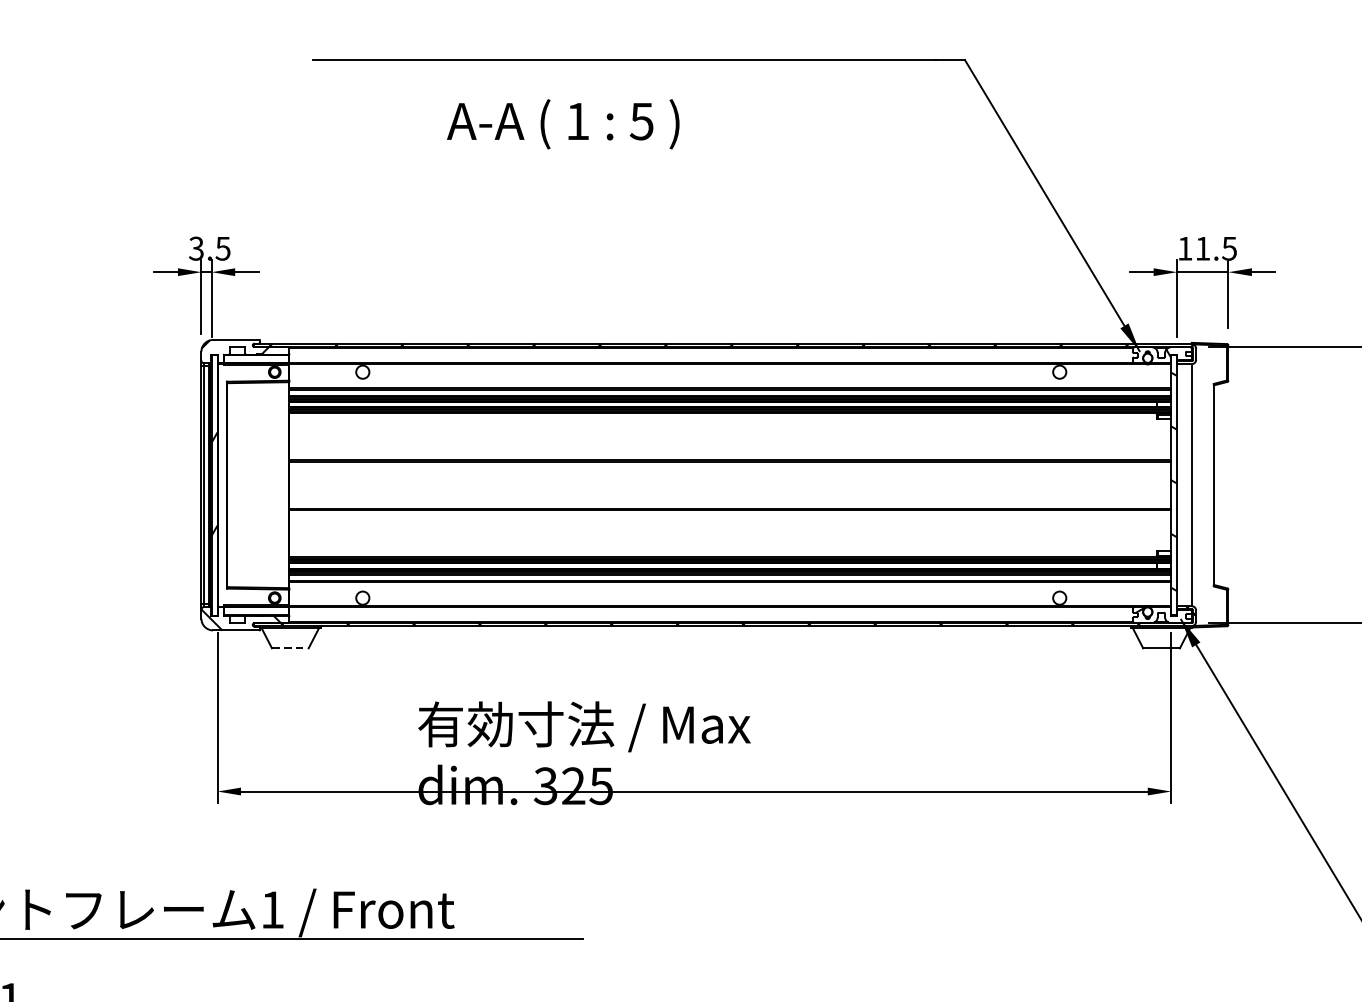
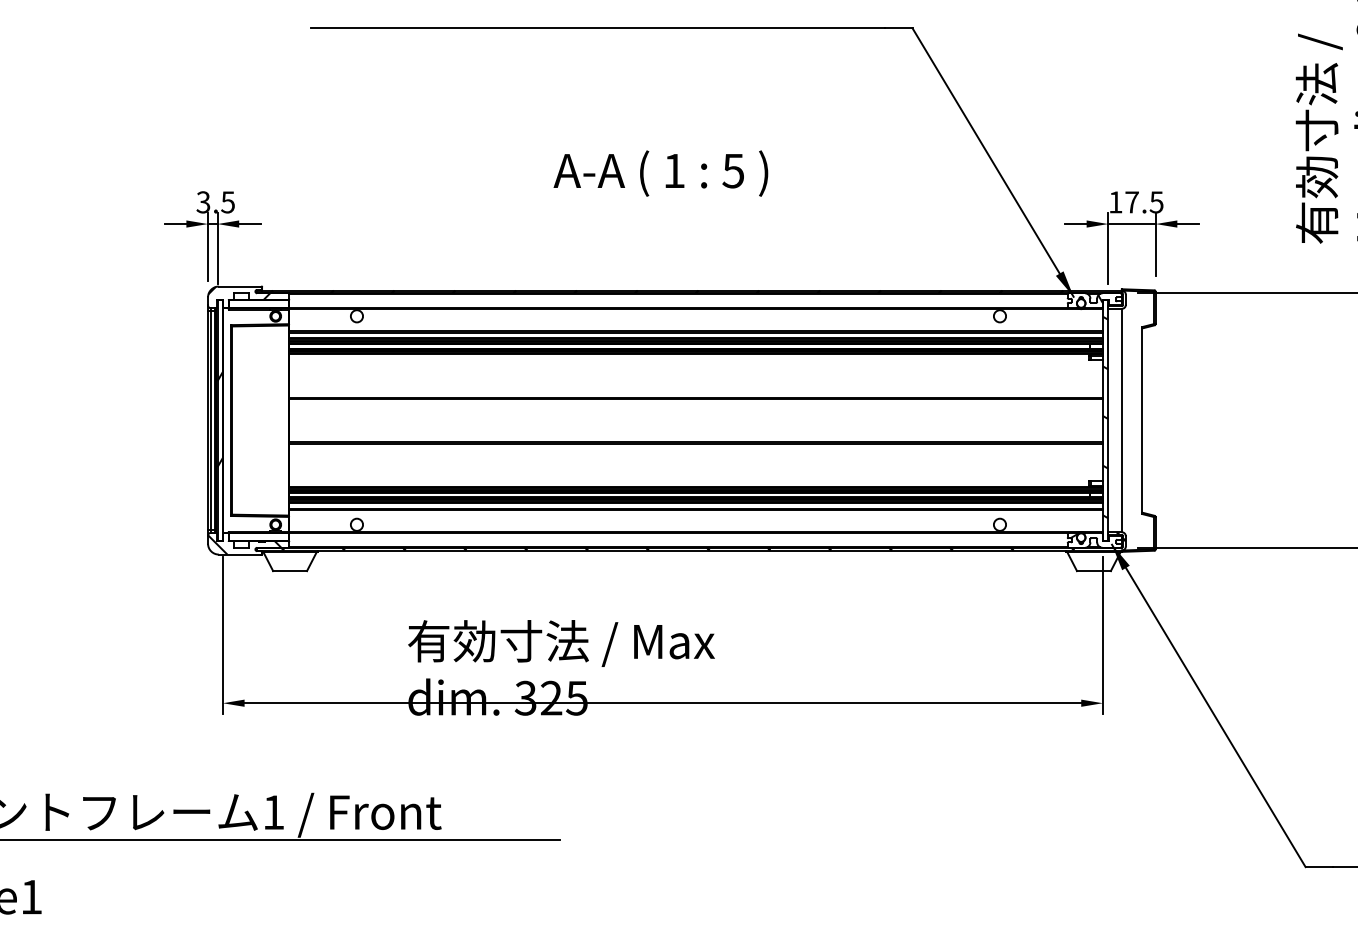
text: (562, 124) -> (660, 173), moved
text: (1202, 248) -> (1131, 202), 11.5 -> 17.5
line: (290, 648) -> (290, 571), dashed -> solid

